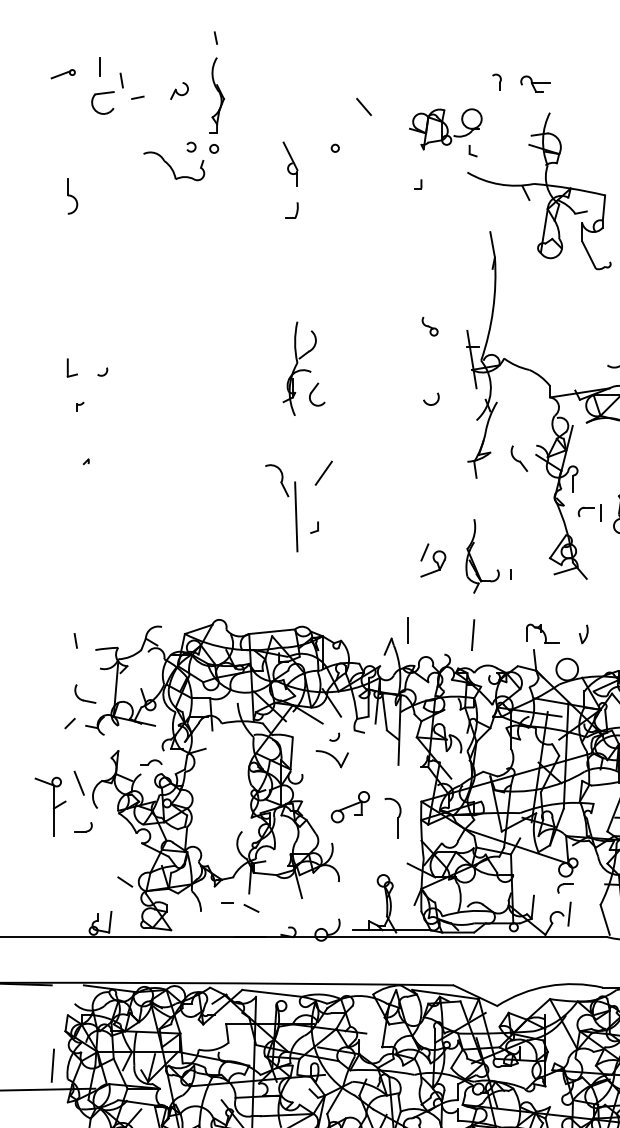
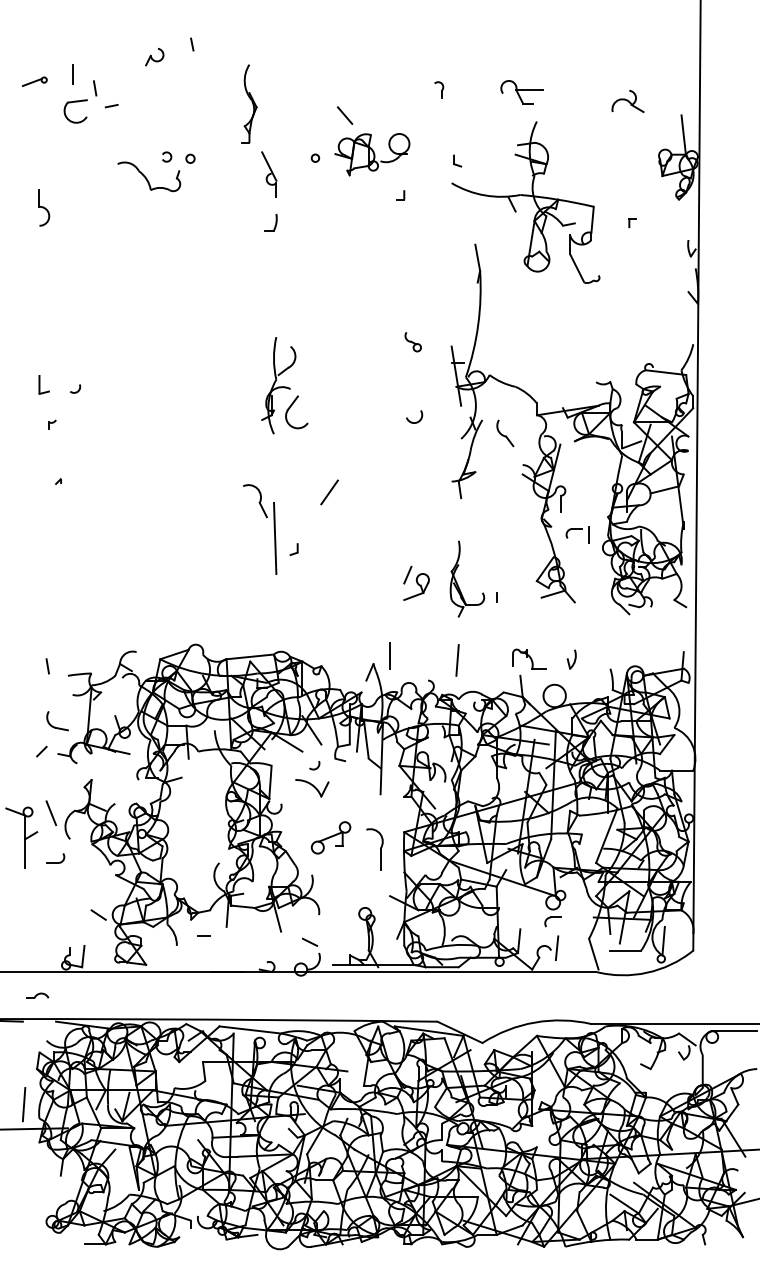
part: (497, 81) -> (439, 89), moved
part: (535, 83) -> (521, 91), size x1.4
part: (179, 91) -> (154, 57), moved
part: (217, 95) -> (249, 103), moved
part: (445, 129) -> (372, 154), moved
part: (316, 394) -> (296, 412), size x1.4
part: (519, 458) -> (505, 433), moved
line: (323, 473) -> (329, 492), moved
part: (151, 762) -> (37, 995), moved
line: (252, 907) -> (310, 941), moved

